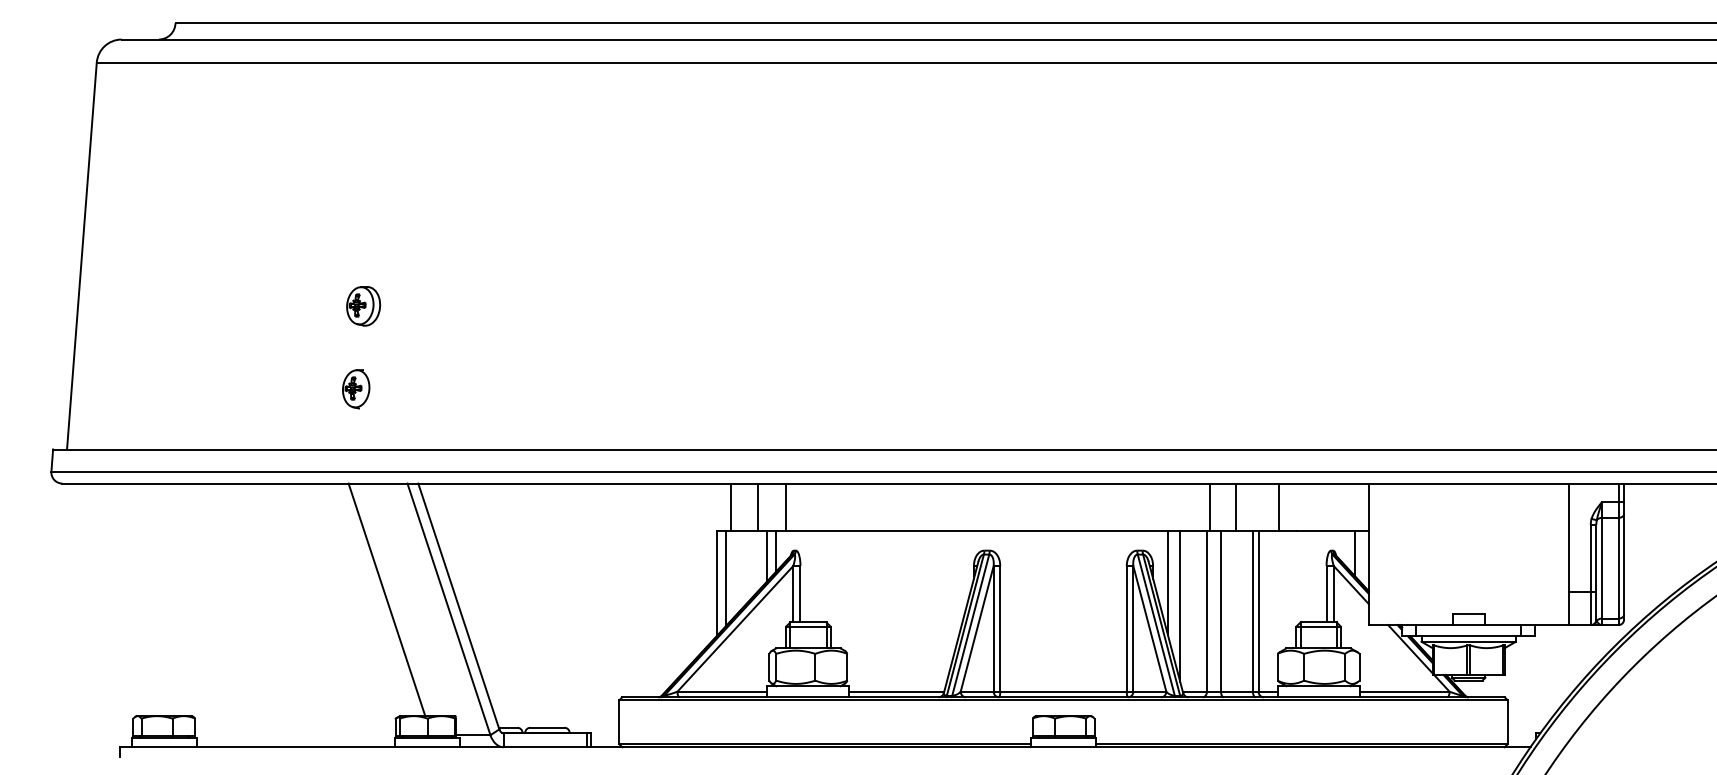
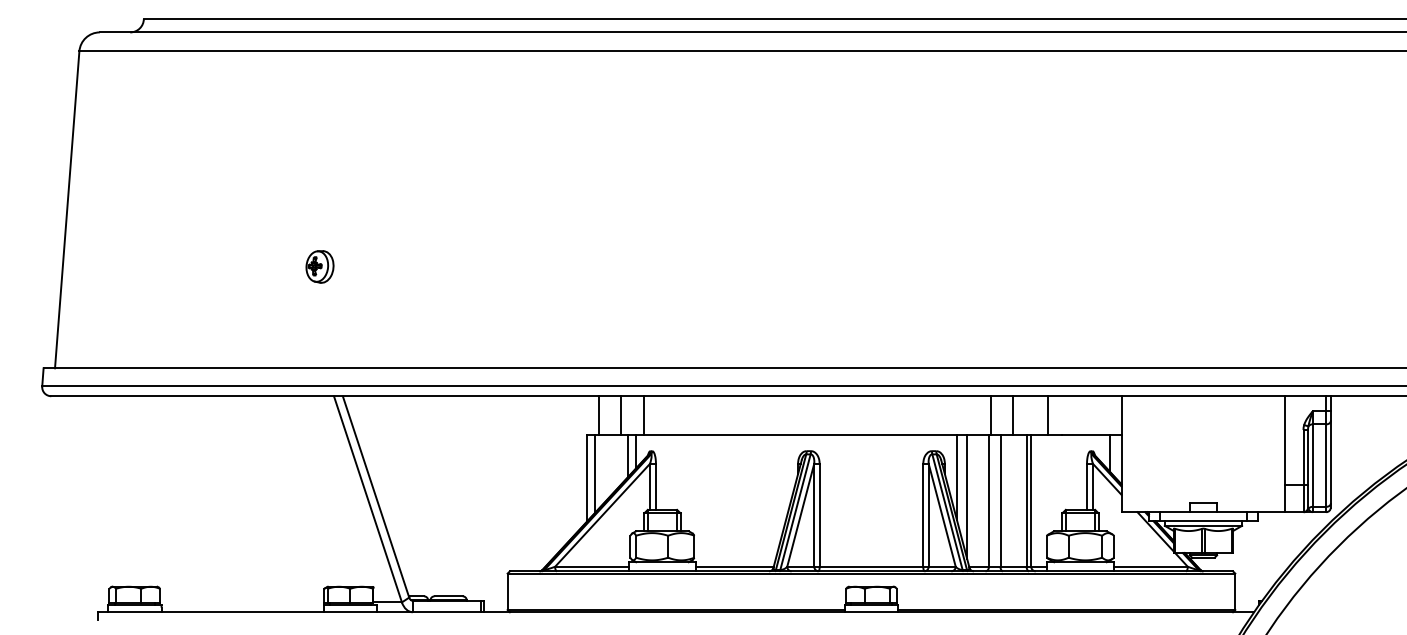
part: (362, 305) -> (319, 266), moved
part: (355, 388) -> (291, 318), removed
line: (386, 599) -> (316, 491), removed

